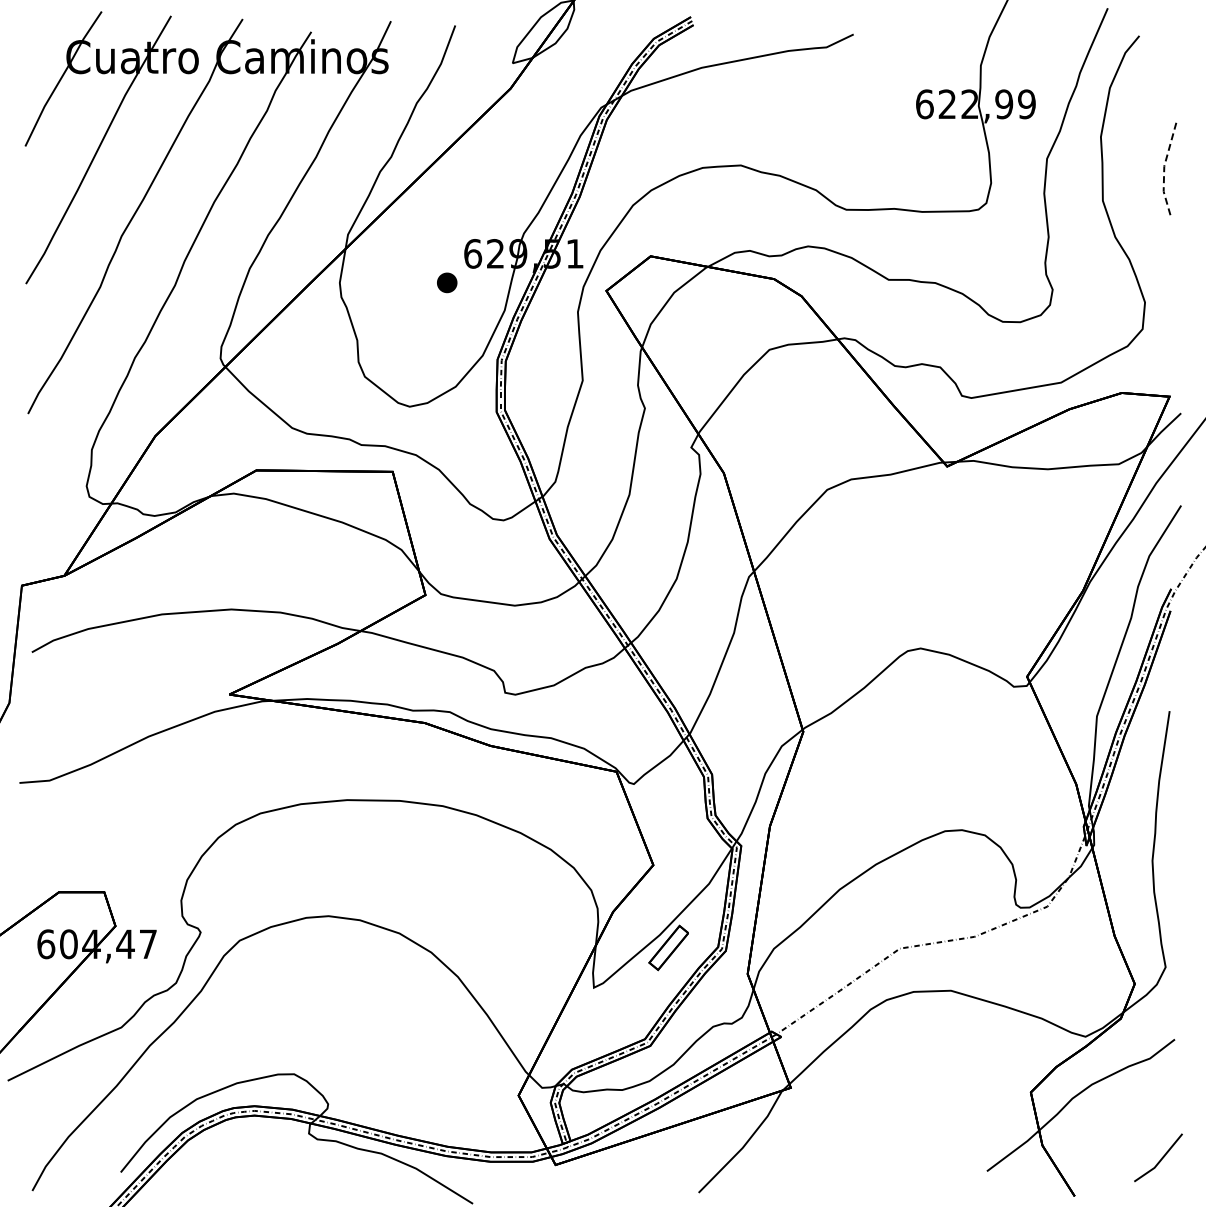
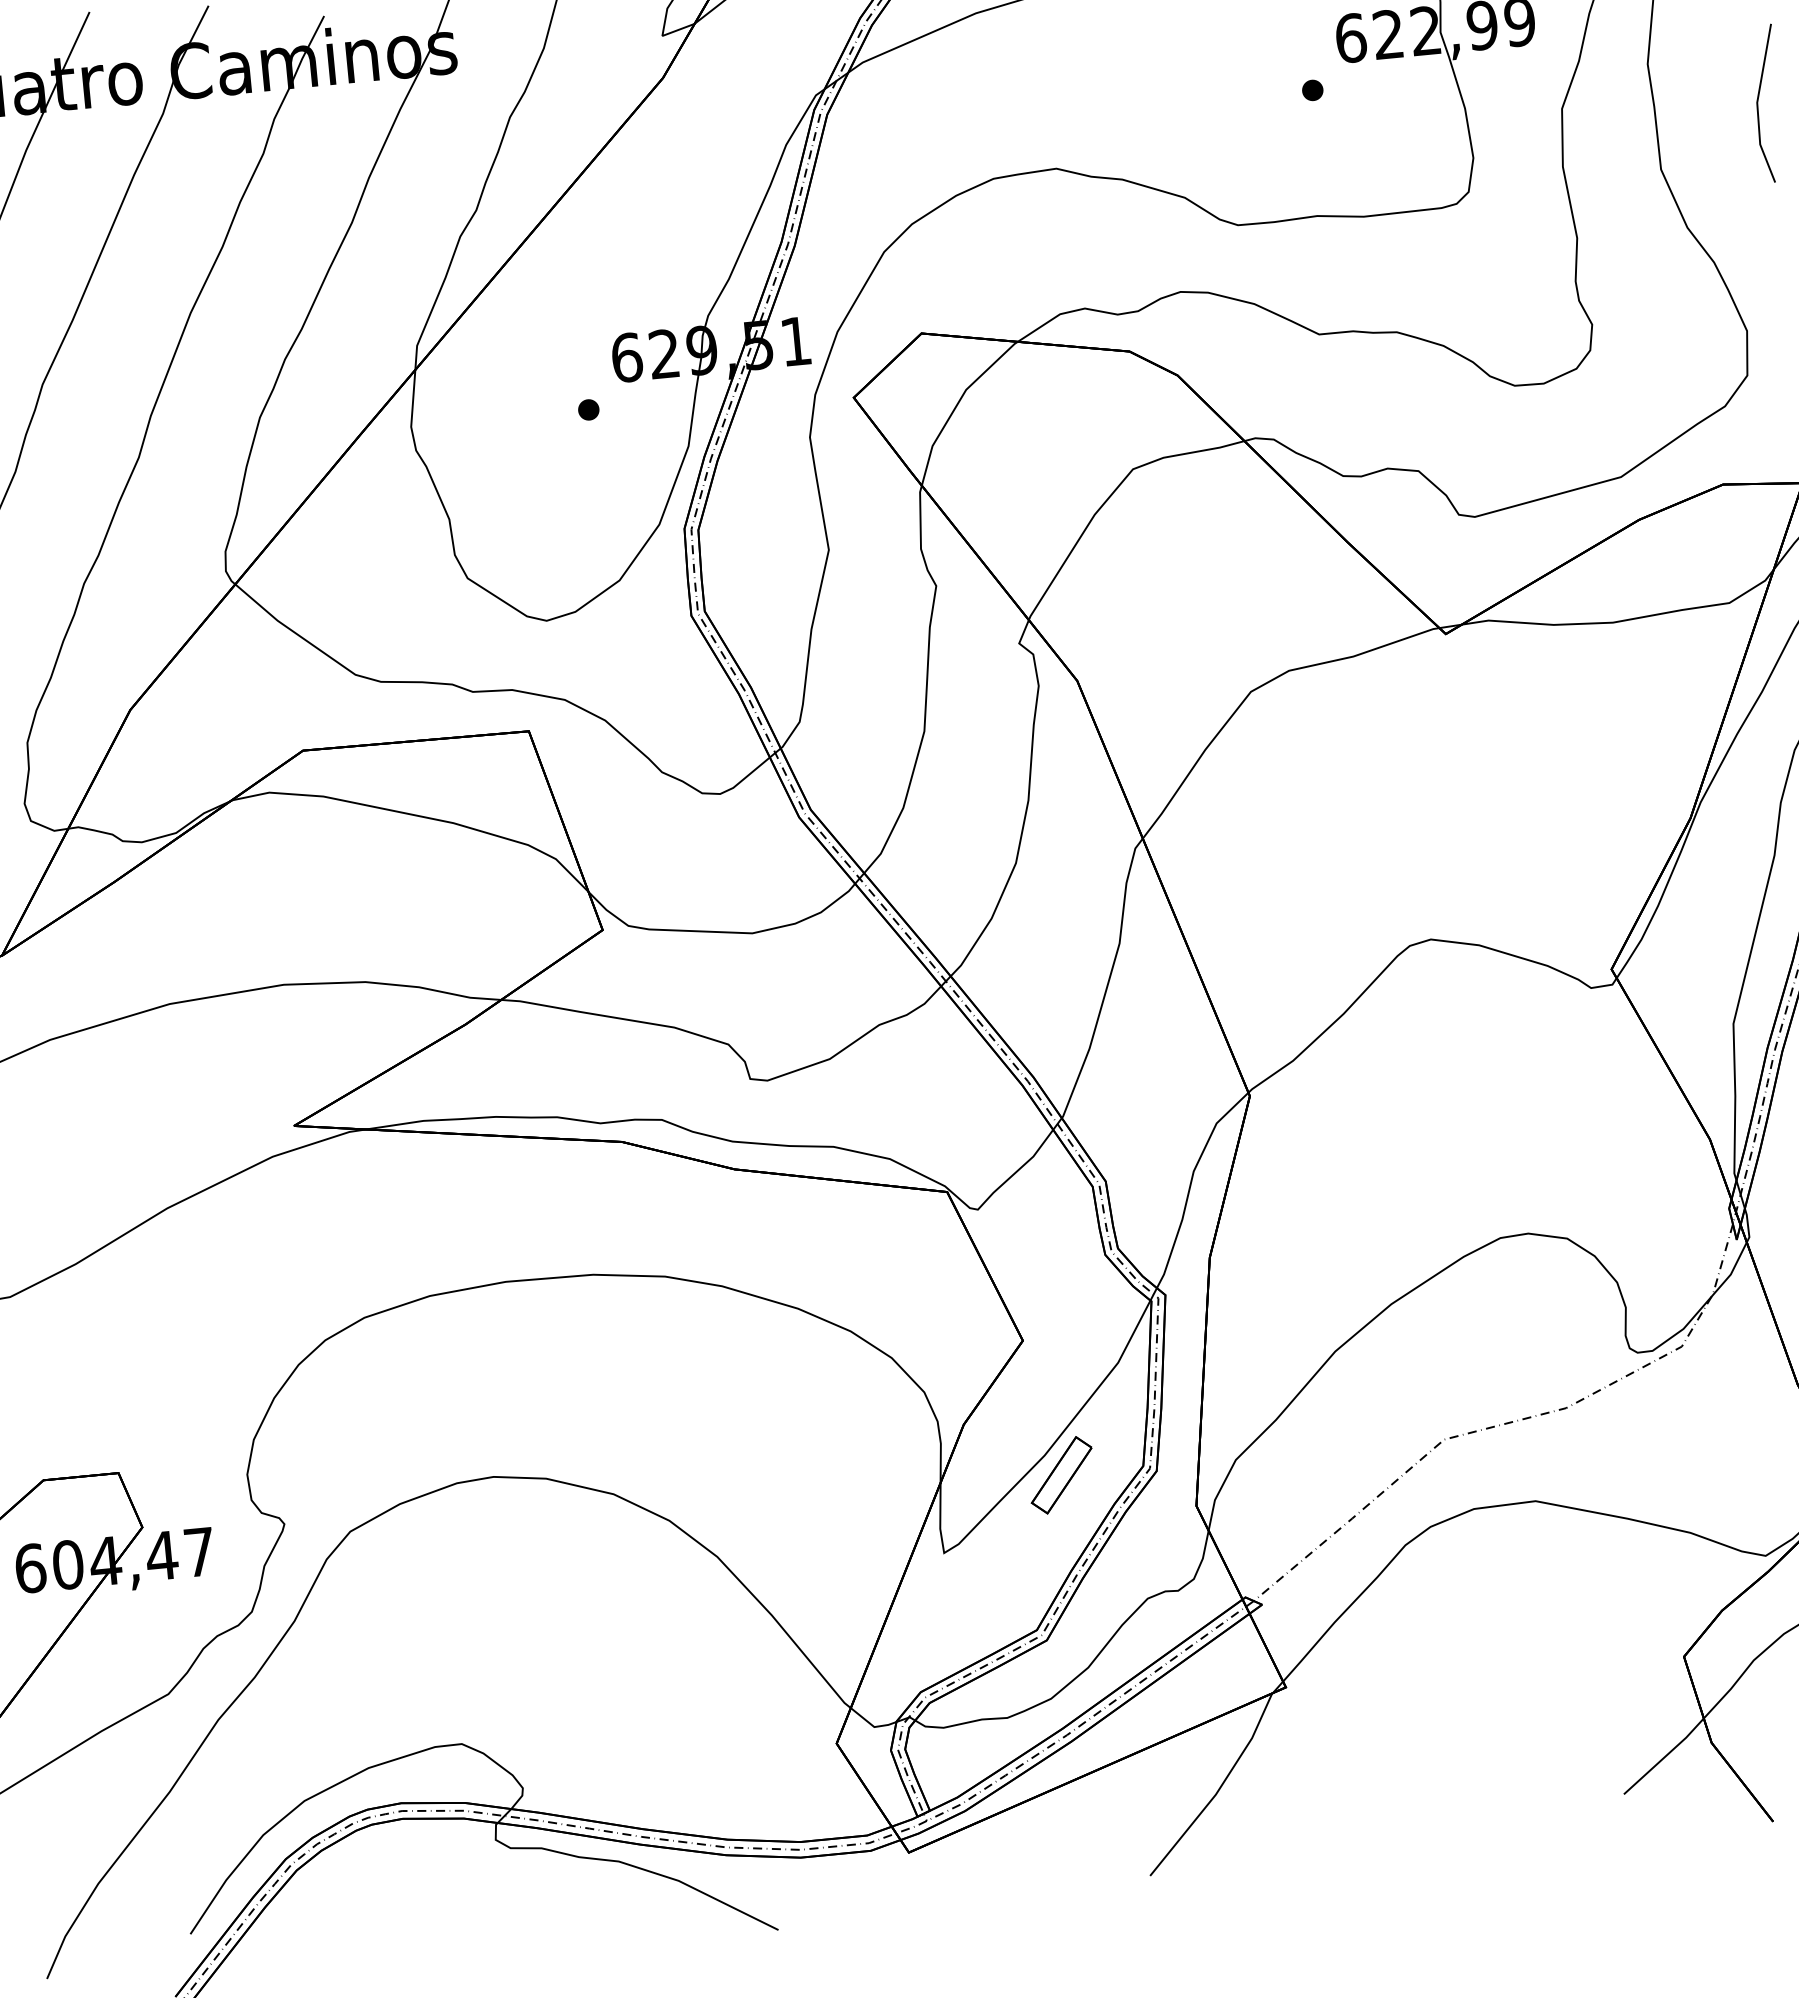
part: (898, 133) -> (1312, 90), added
line: (1164, 167) -> (1757, 104), dashed -> solid
part: (446, 282) -> (587, 409), size x0.62

